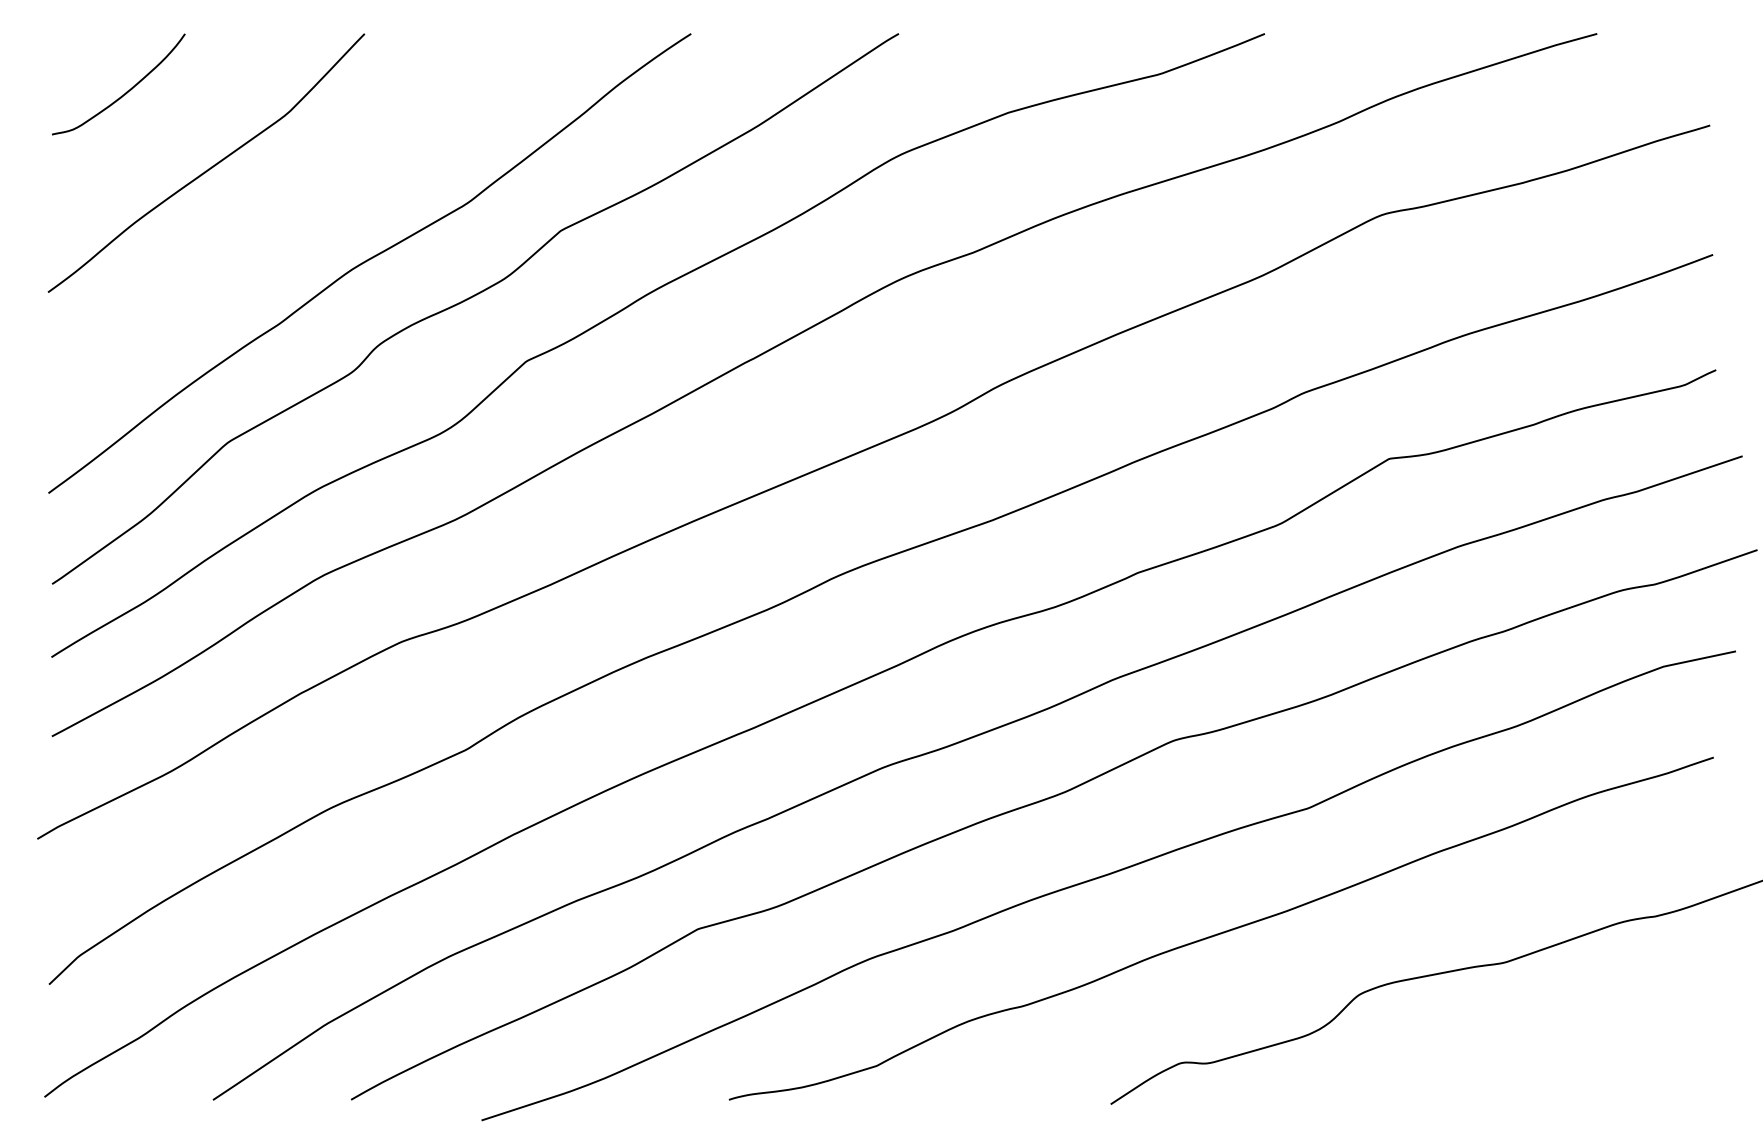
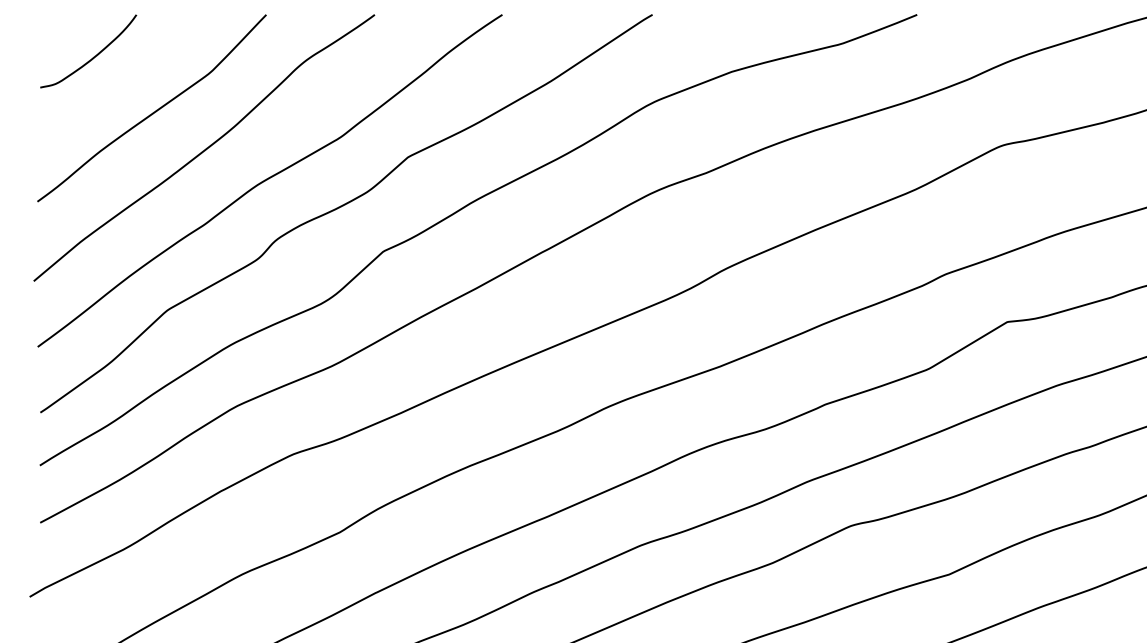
curve: (280, 219) -> (205, 149), added

